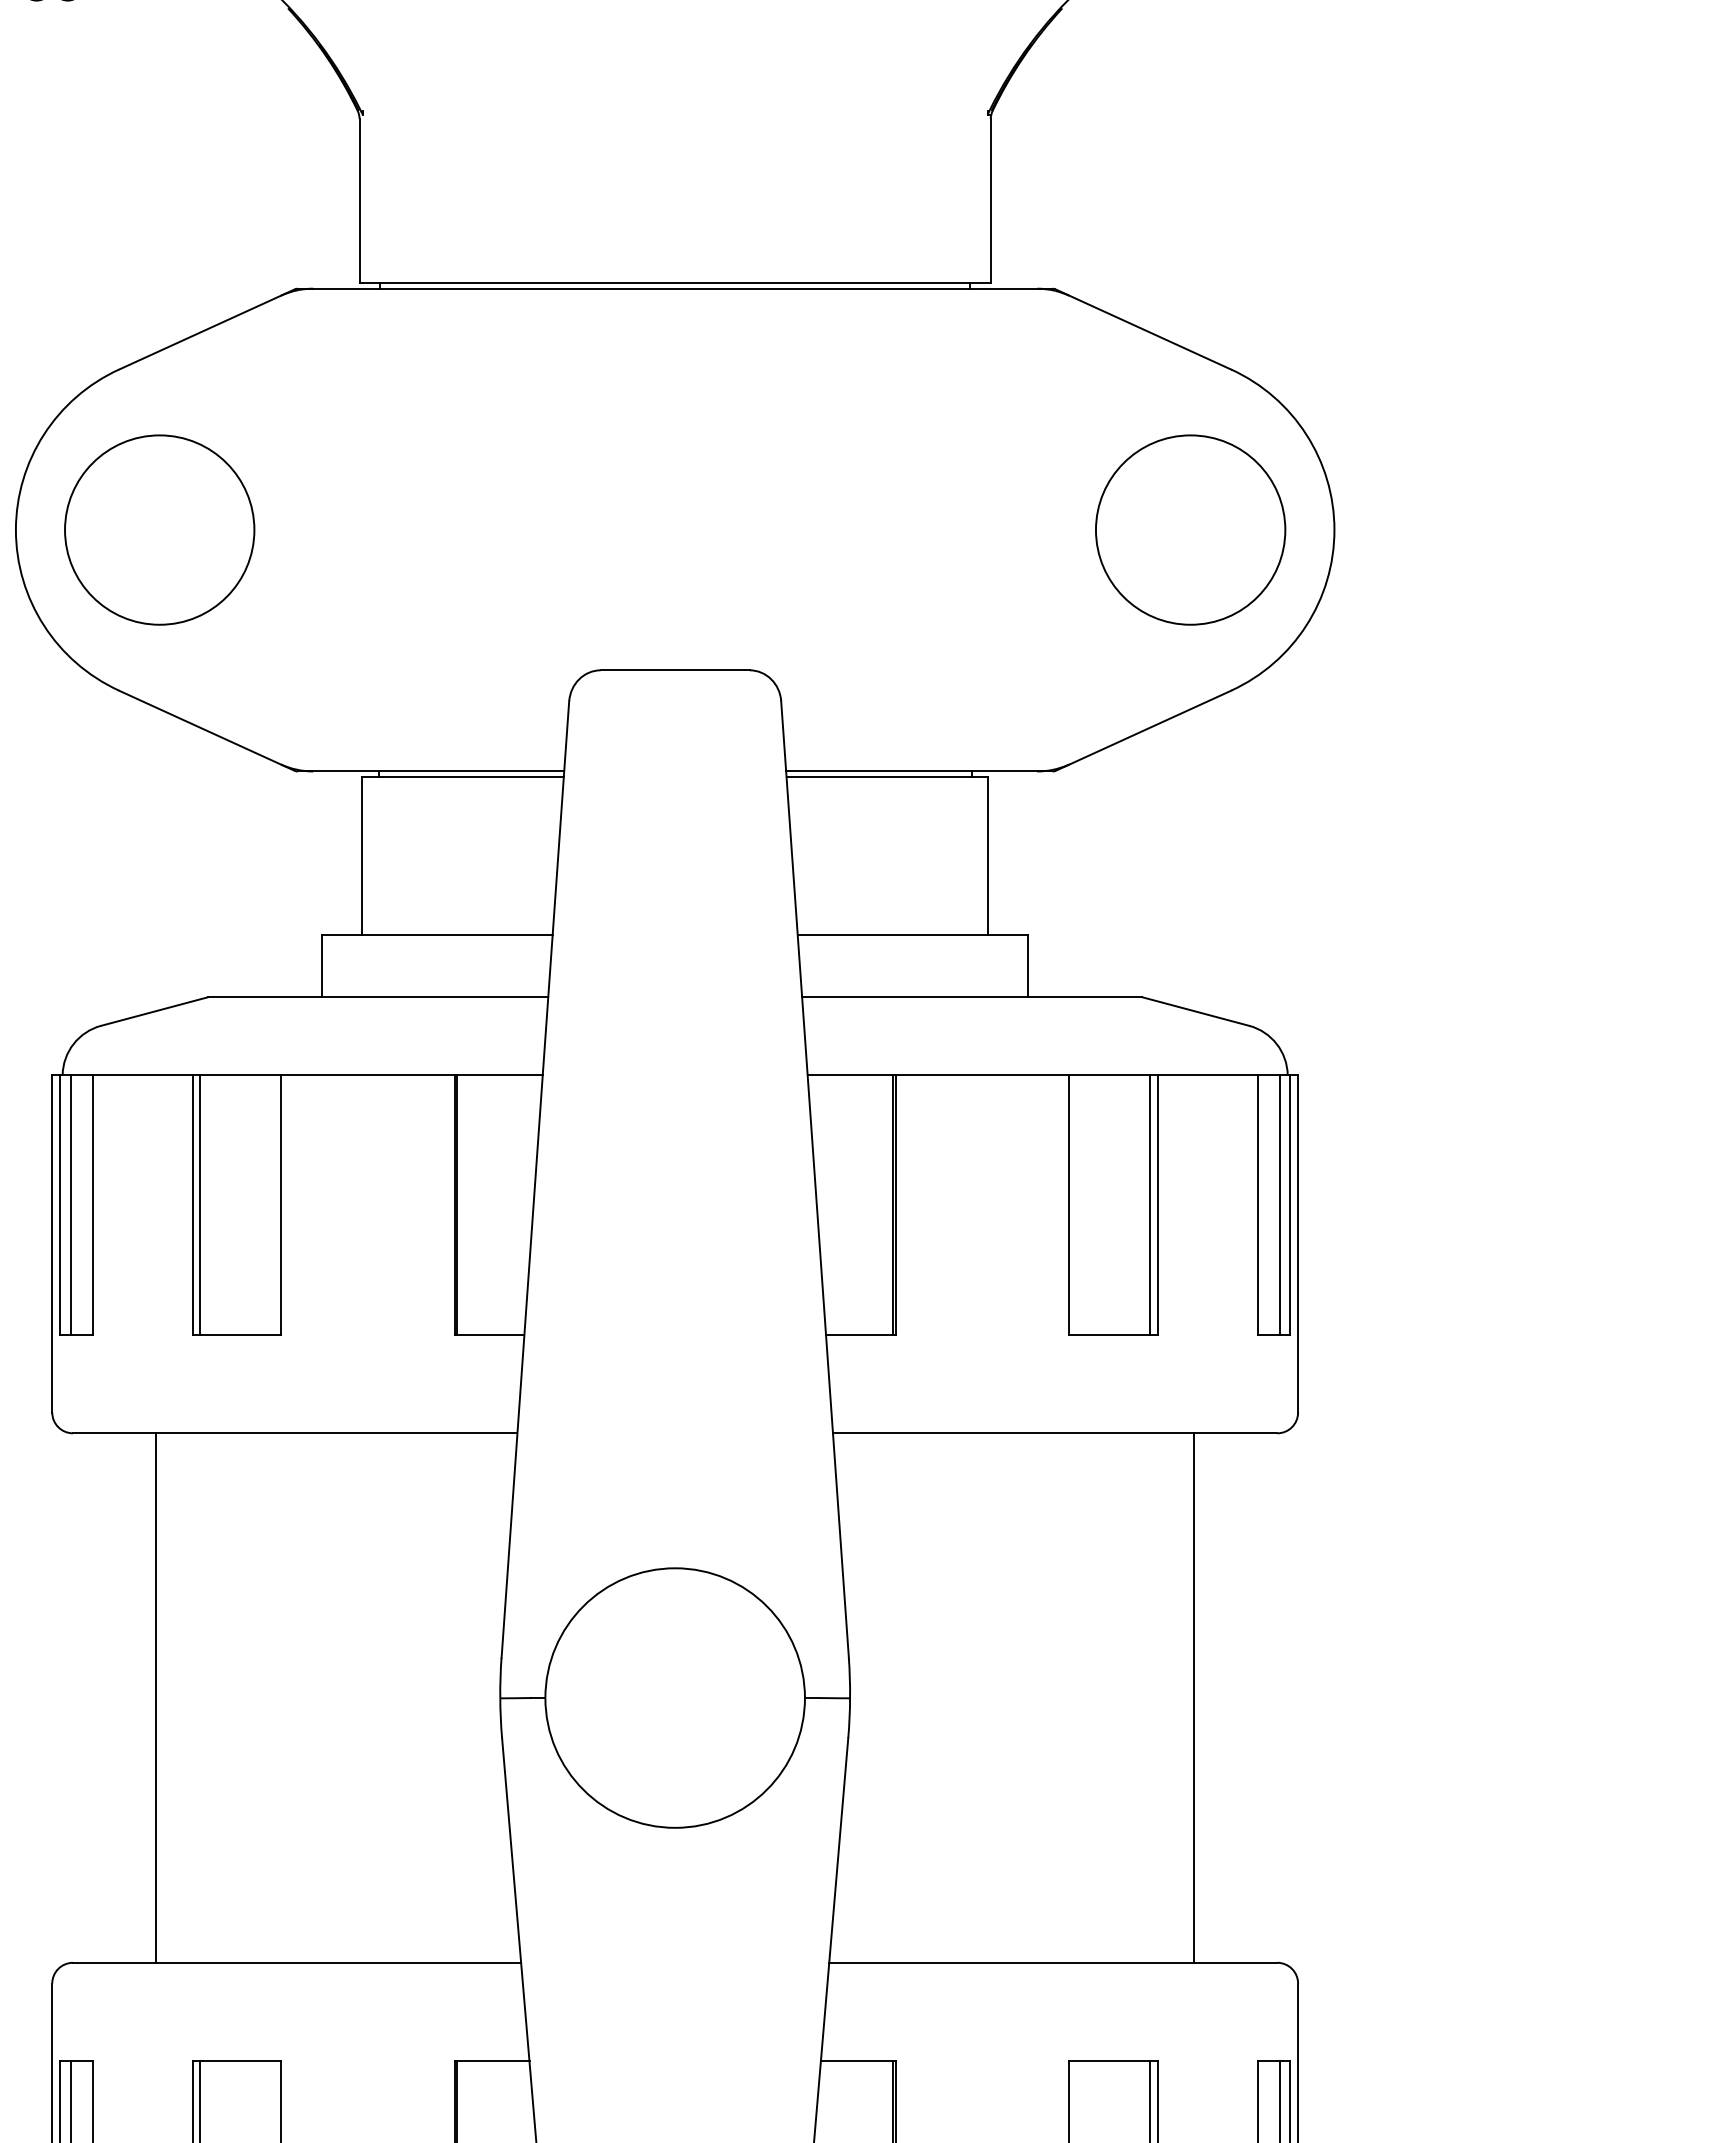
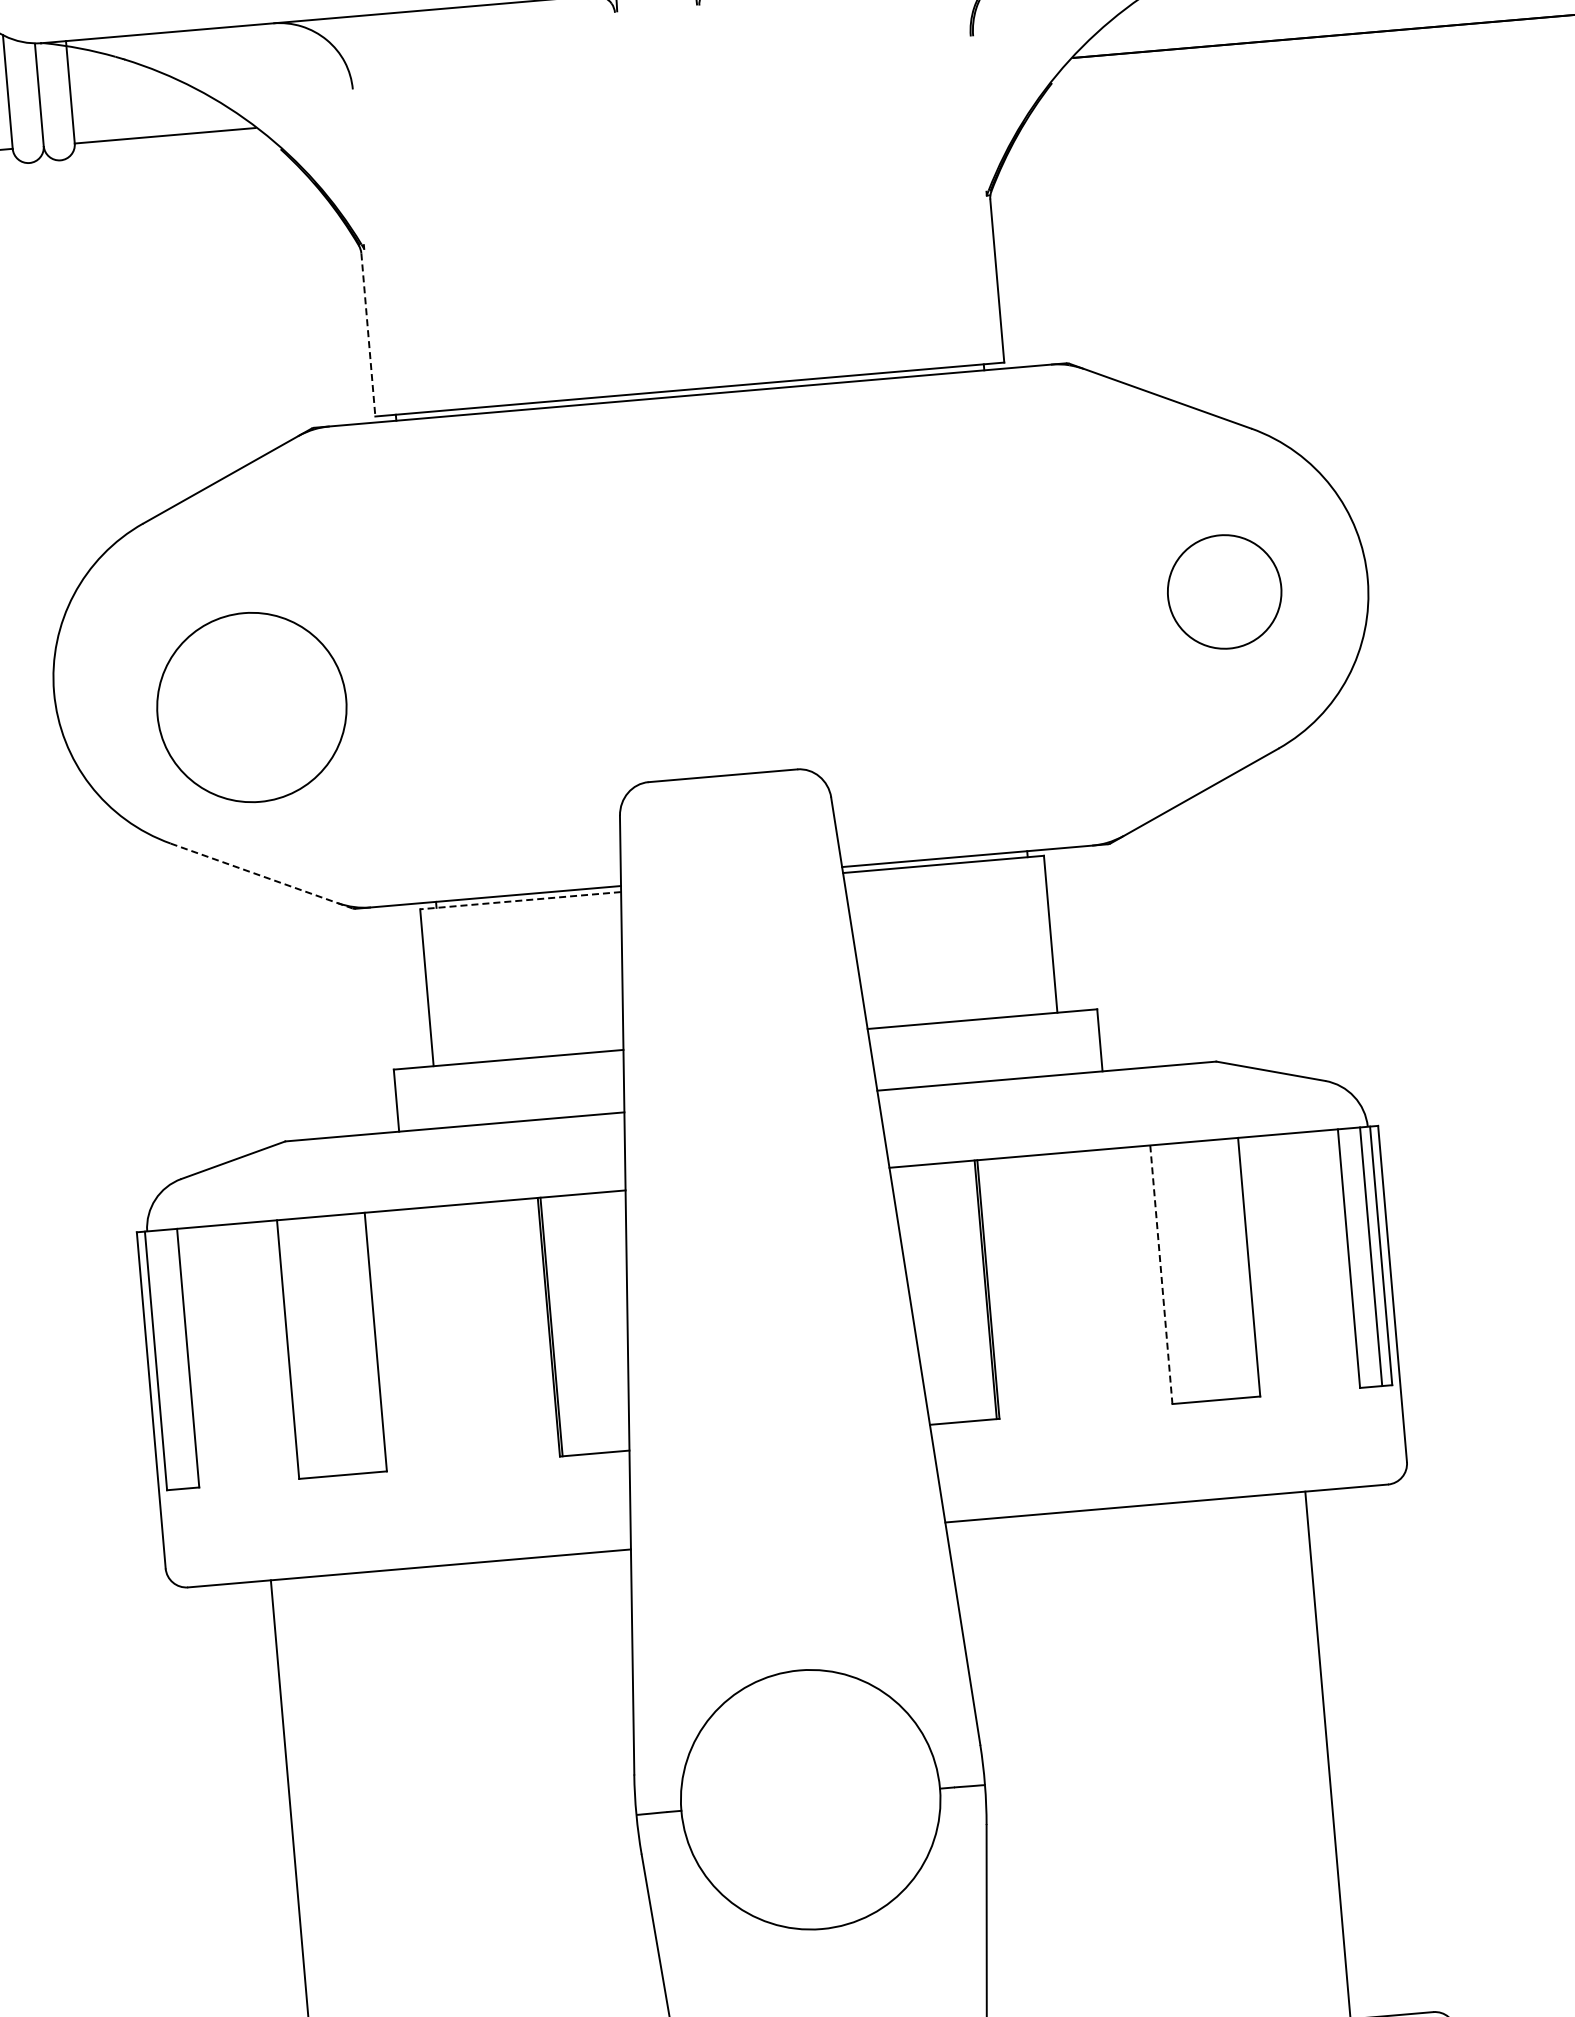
line: (359, 200) -> (368, 334), solid -> dashed
circle: (159, 529) -> (251, 706), moved
circle: (1190, 529) -> (1224, 591), size x0.6
line: (206, 730) -> (261, 875), solid -> dashed
line: (462, 777) -> (520, 900), solid -> dashed
line: (70, 1204) -> (166, 1359), removed
line: (200, 1204) -> (295, 1348), removed
line: (1069, 1204) -> (1161, 1274), solid -> dashed
line: (1150, 1204) -> (1242, 1267), removed

